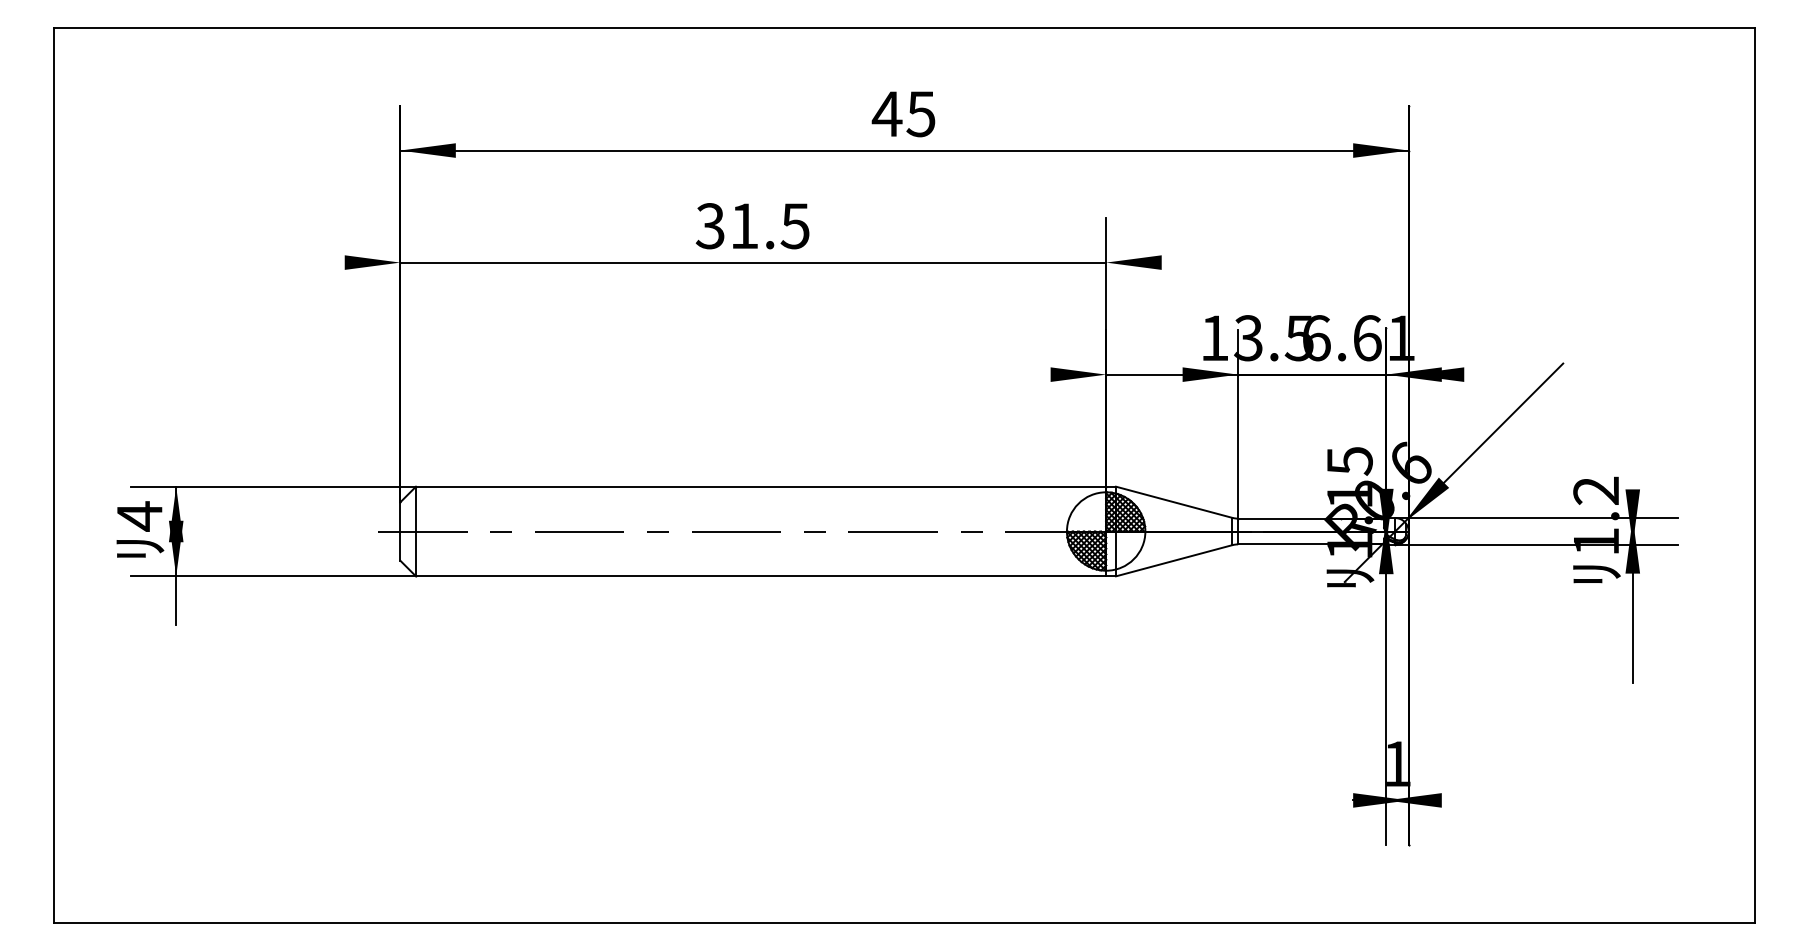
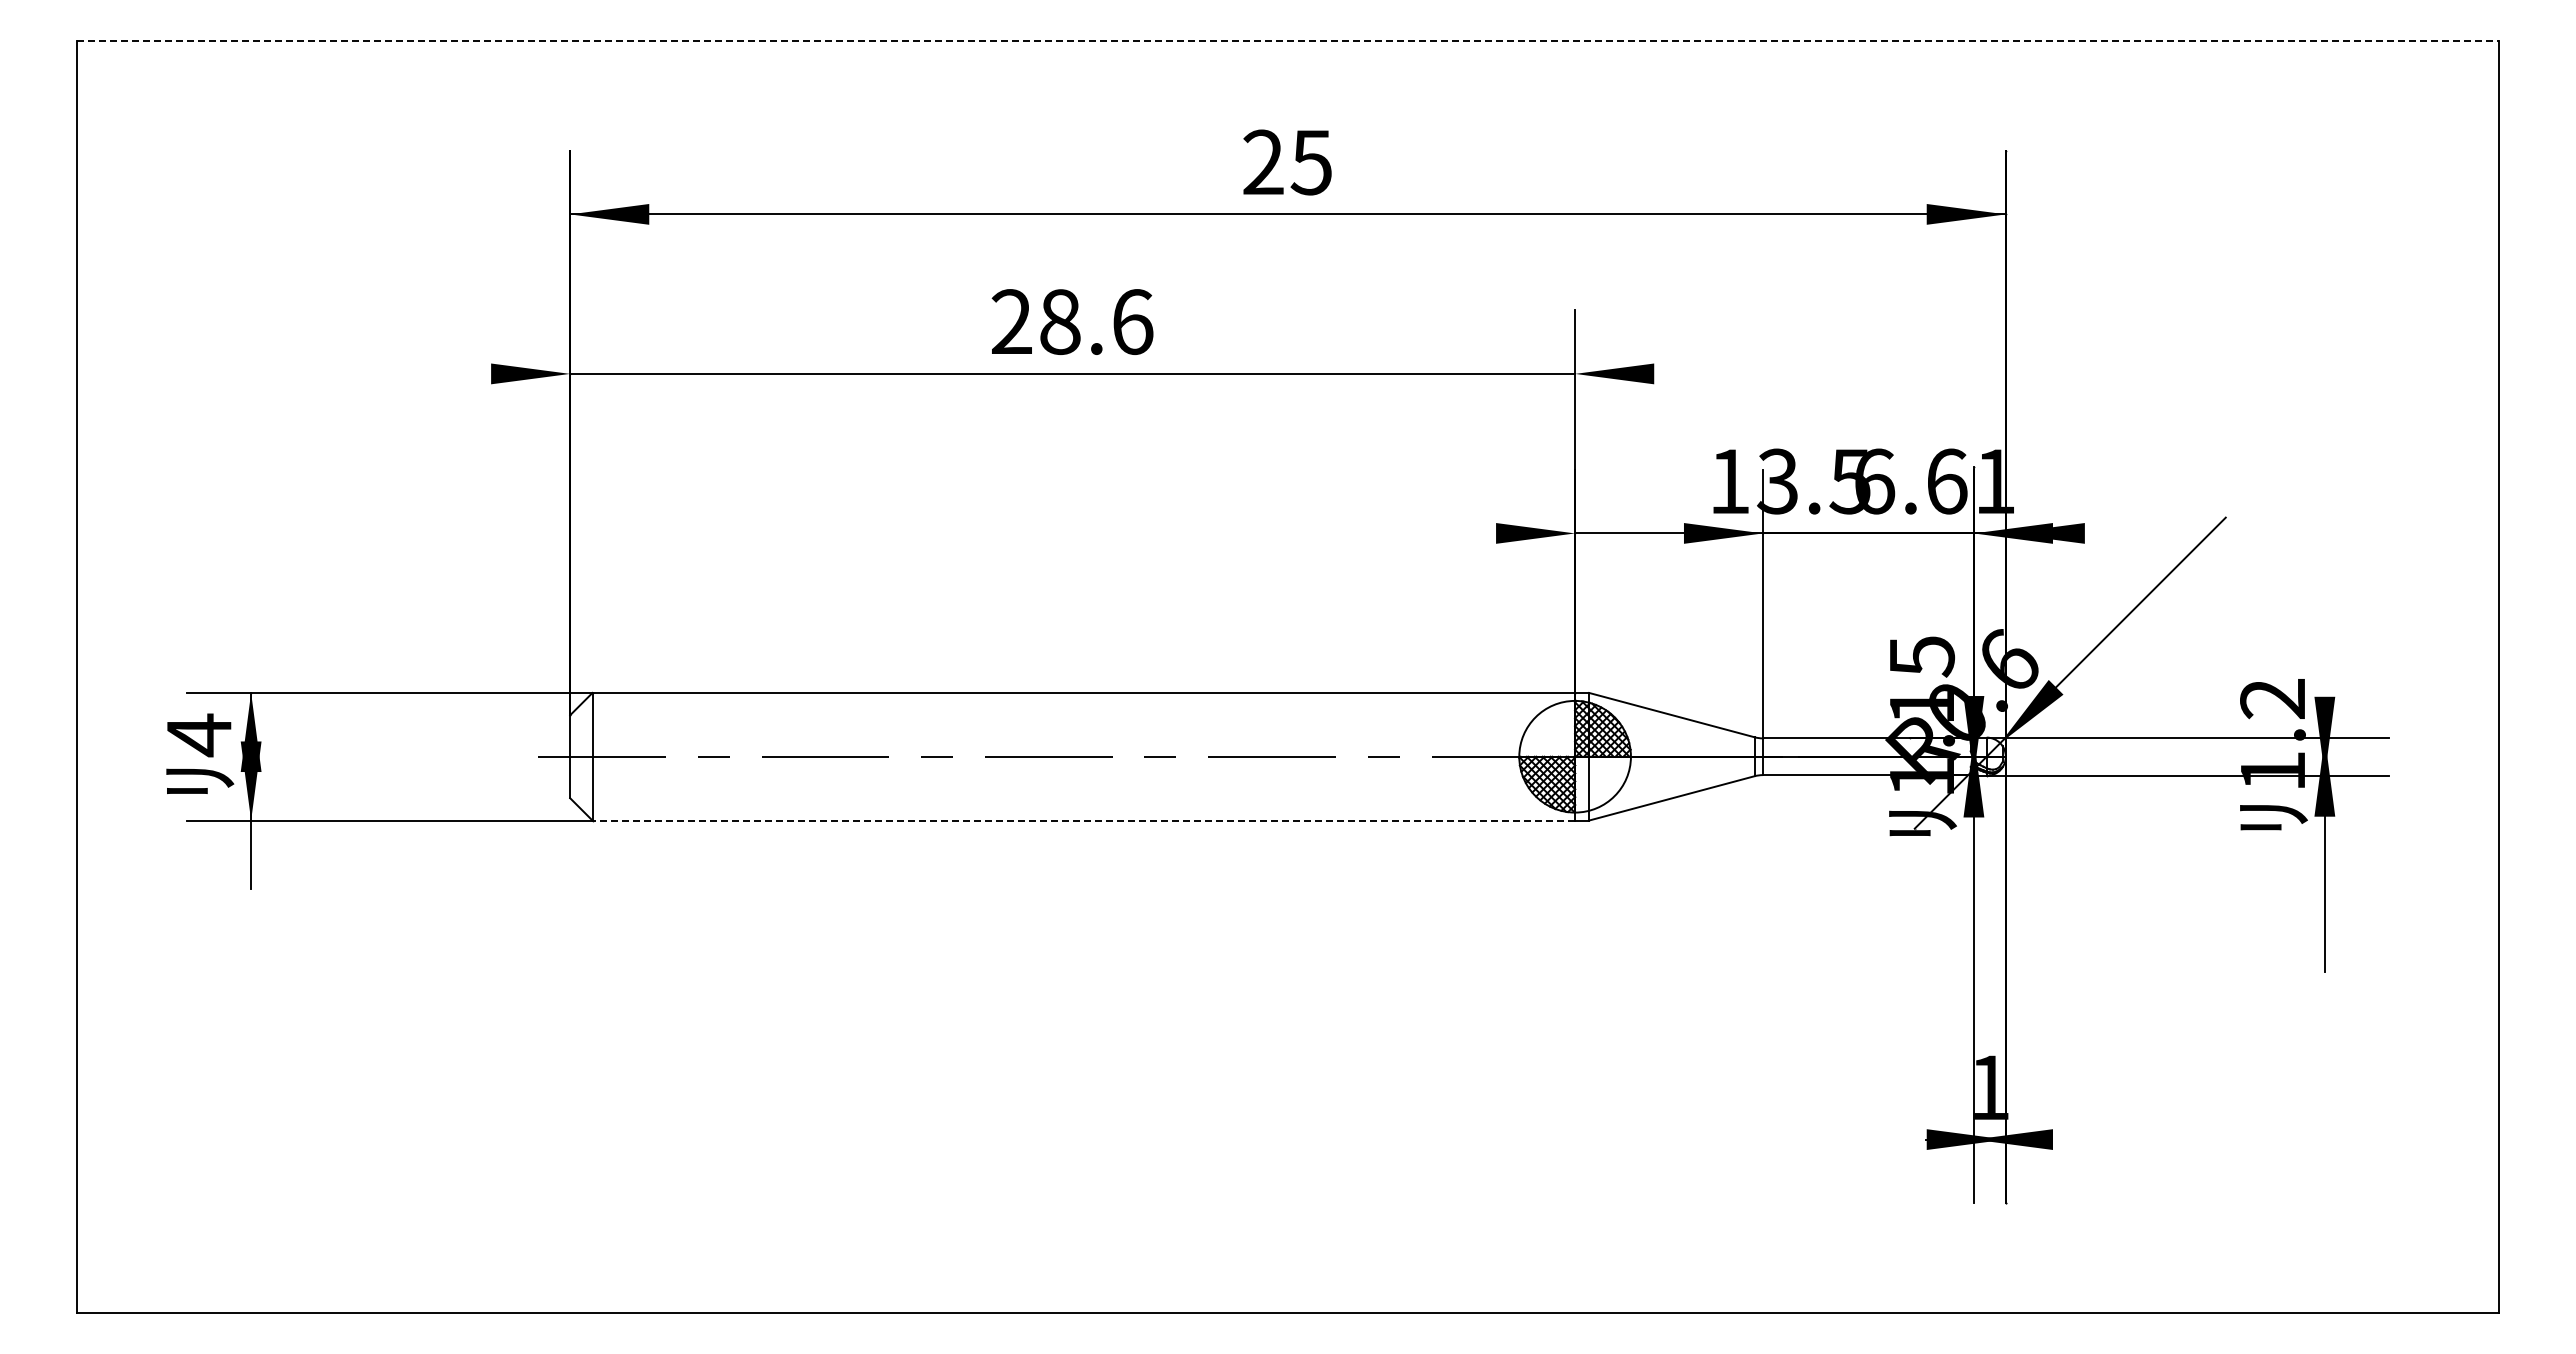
line: (904, 28) -> (1288, 40), solid -> dashed
text: (887, 113) -> (1263, 161), 45 -> 25
text: (752, 226) -> (1071, 322), 31.5 -> 28.6
line: (760, 576) -> (1083, 820), solid -> dashed

